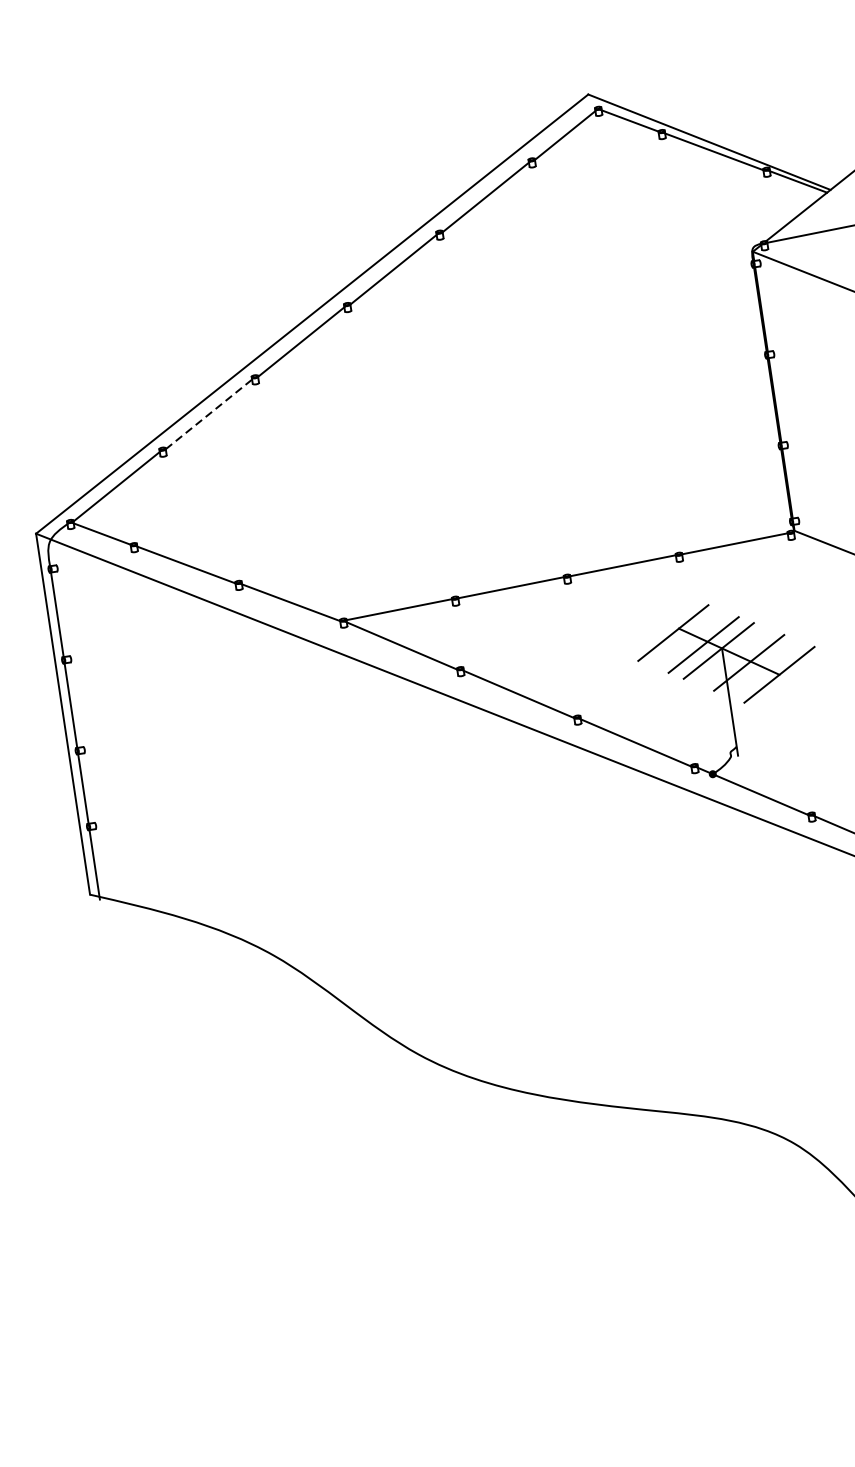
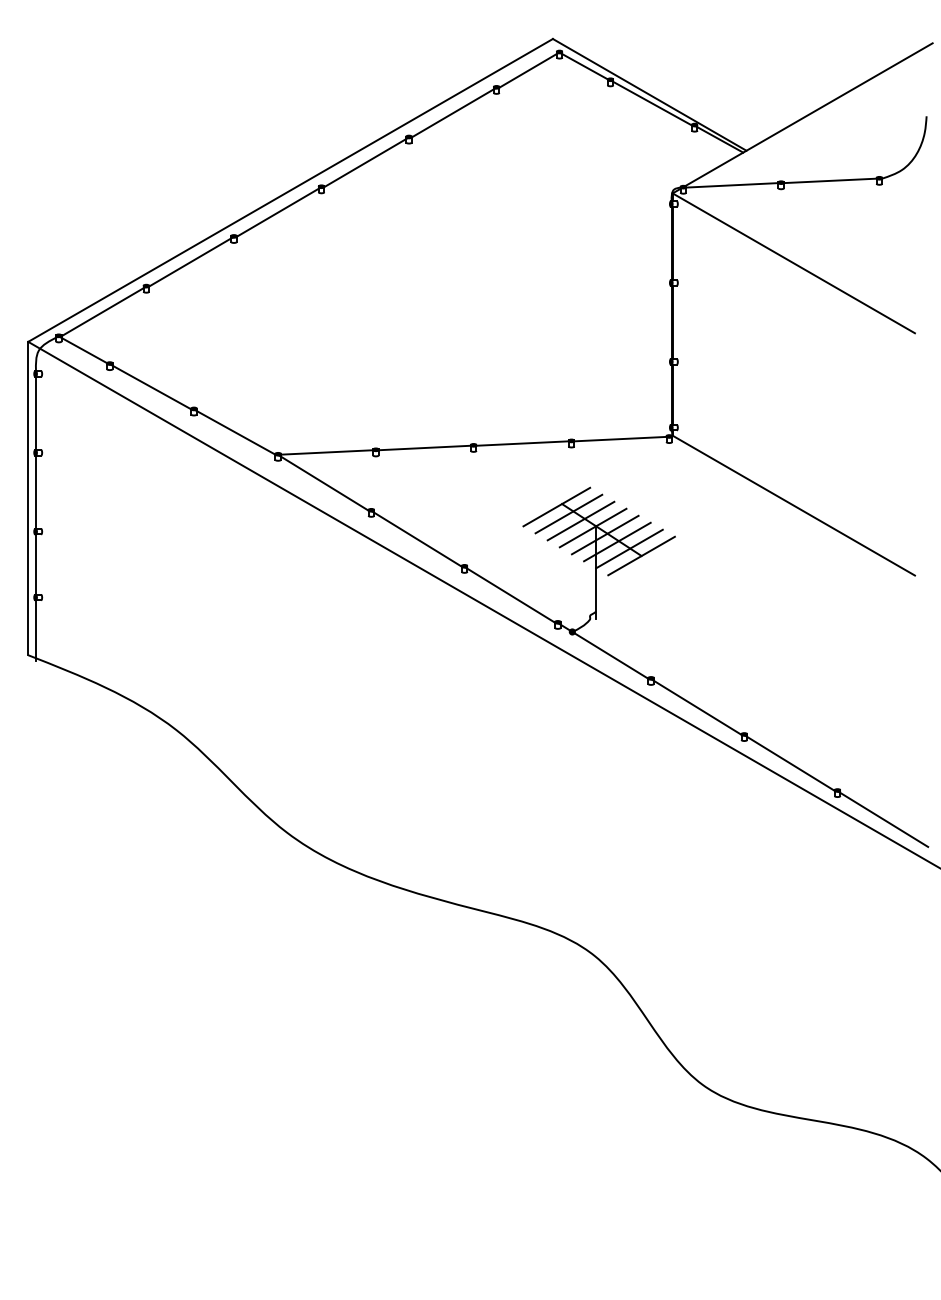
line: (210, 413) -> (191, 261), dashed -> solid
line: (687, 638) -> (568, 513), added
line: (733, 656) -> (604, 534), added
line: (764, 668) -> (629, 548), added

